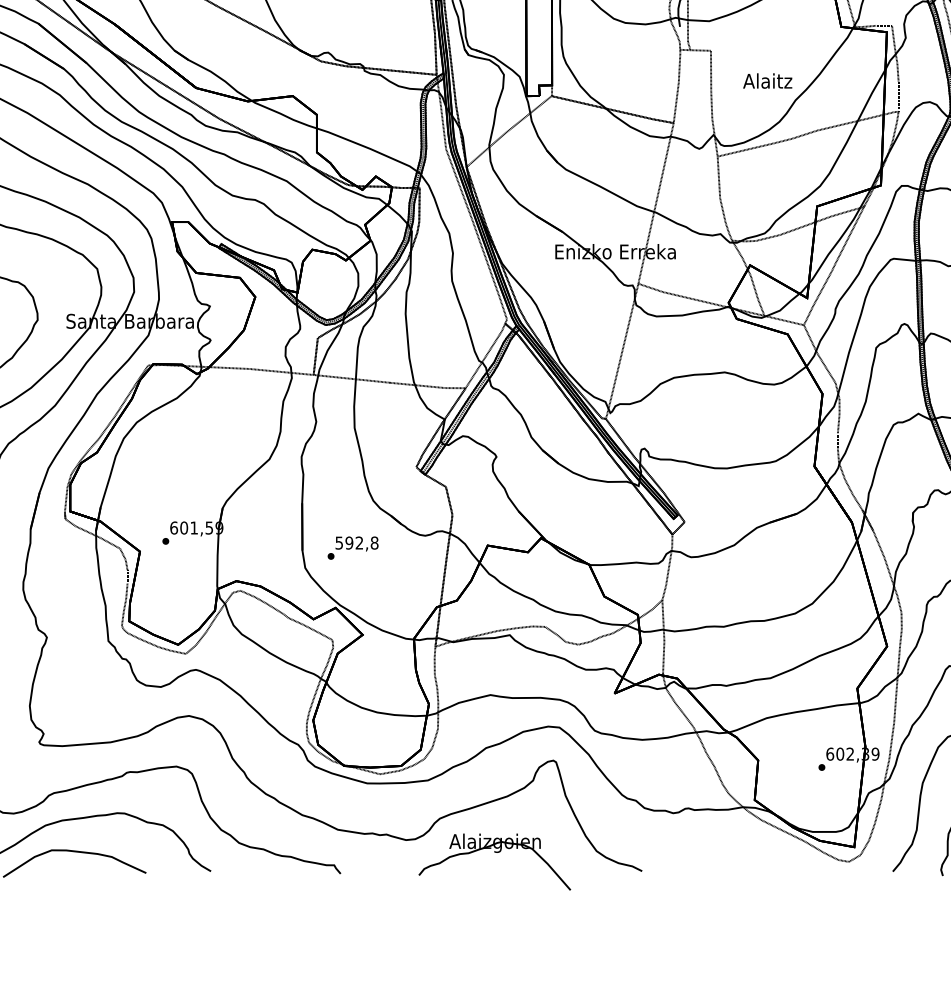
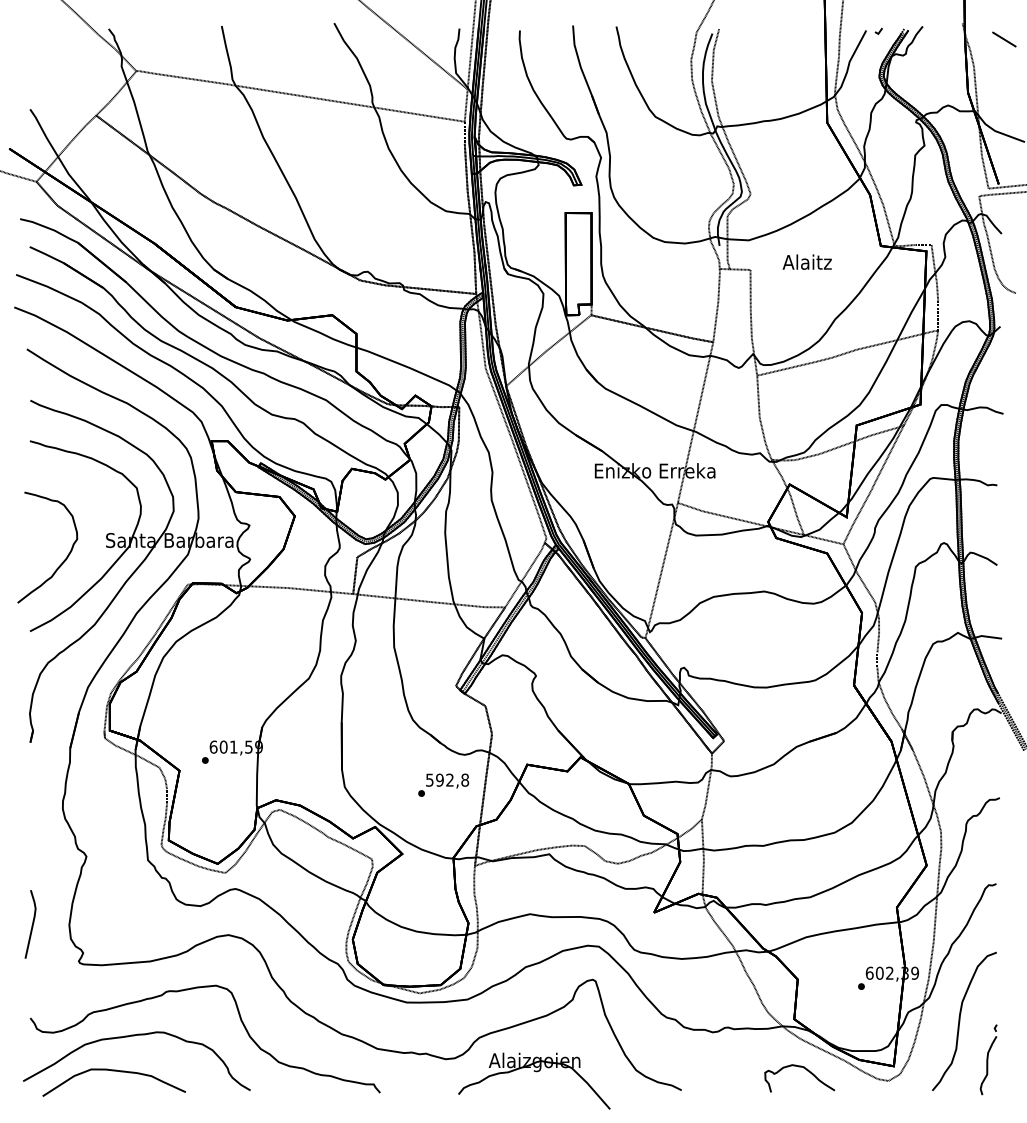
text: (766, 80) -> (806, 261), moved
text: (352, 547) -> (443, 784), moved
curve: (766, 851) -> (806, 1070), added

